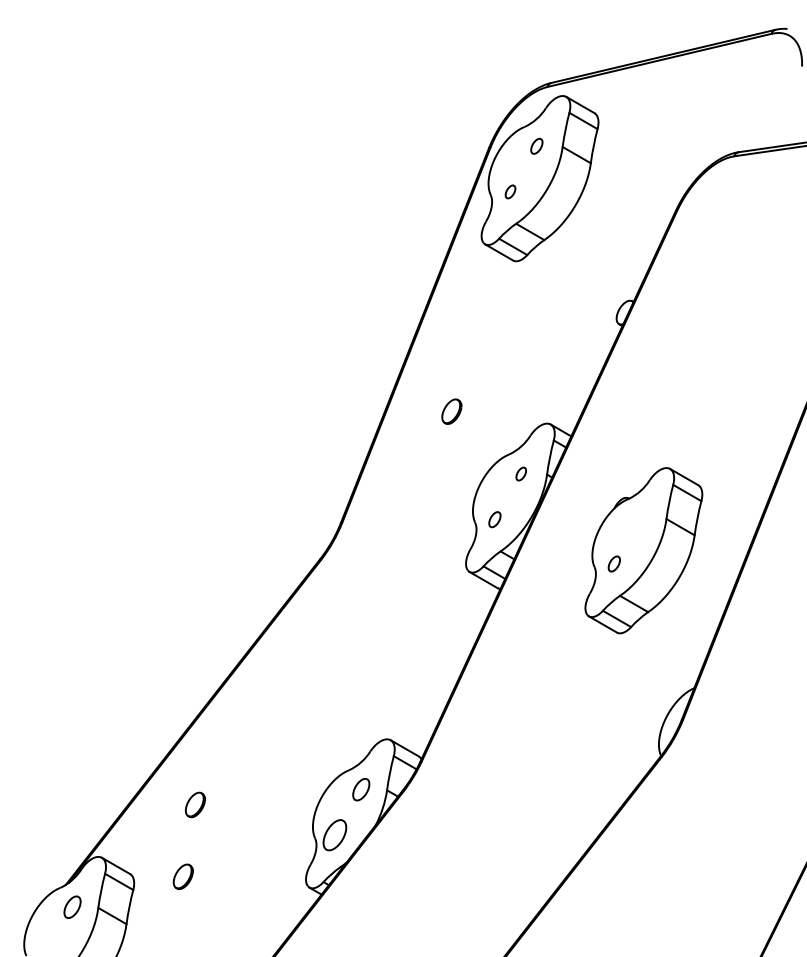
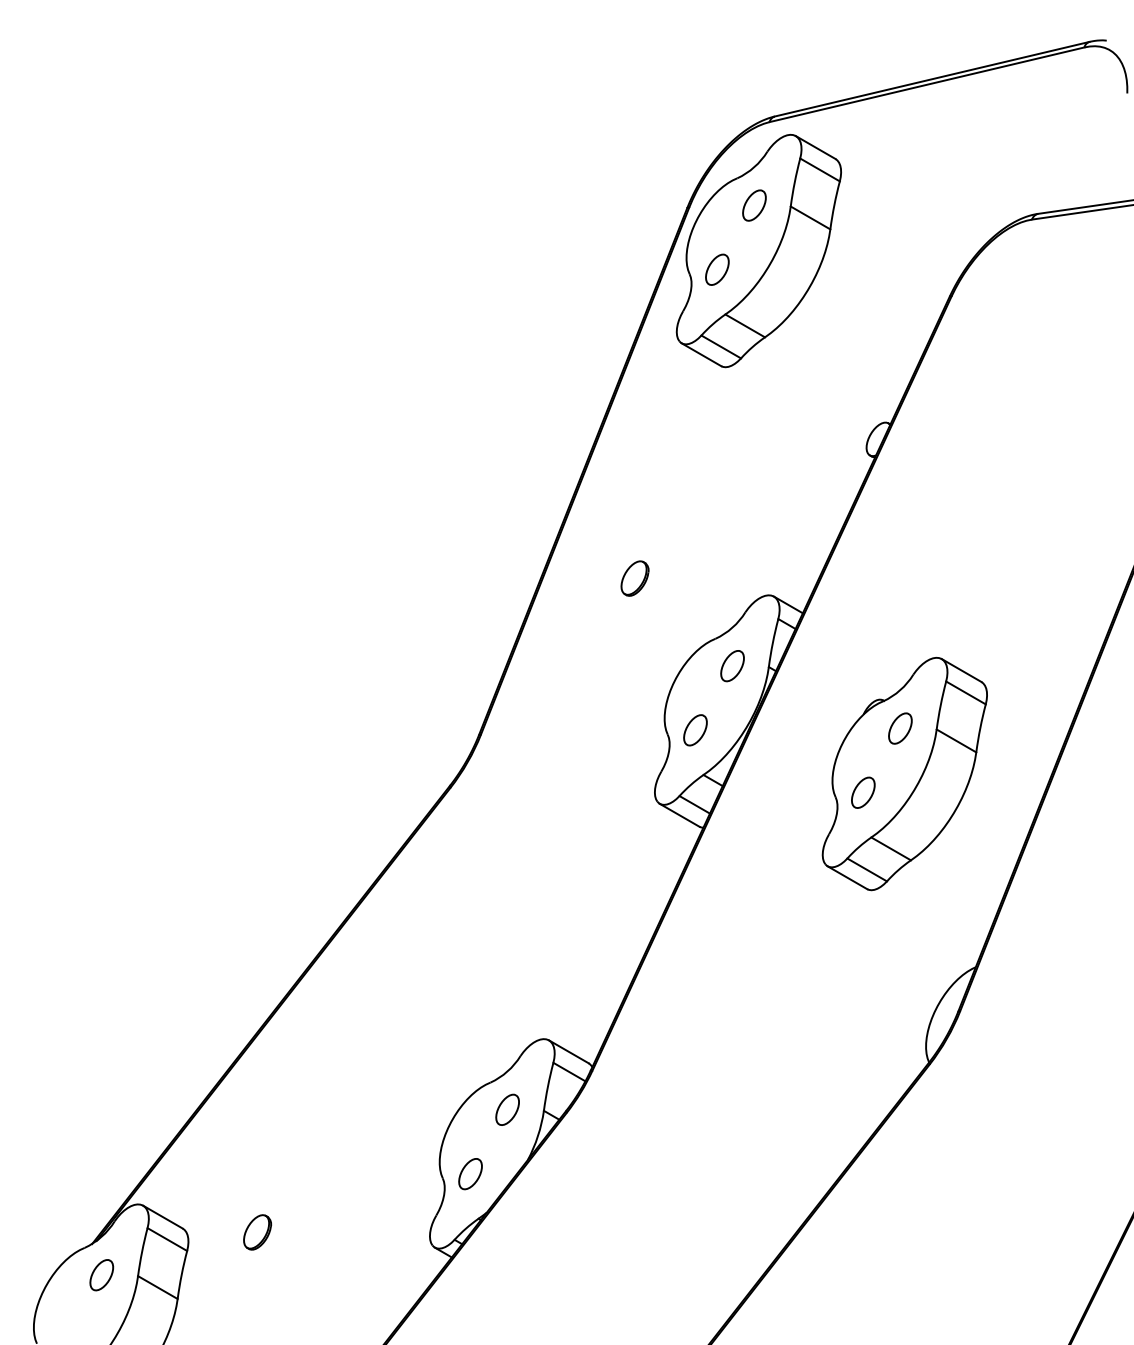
part: (536, 146) -> (754, 205), size x1.43
part: (510, 191) -> (717, 269), size x1.67
part: (521, 474) -> (732, 666), size x1.67
part: (640, 518) -> (900, 728), added
part: (494, 519) -> (695, 730), size x1.43
part: (614, 563) -> (863, 792), size x1.43
part: (195, 805) -> (274, 1131), removed
part: (334, 835) -> (470, 1174), size x0.71

